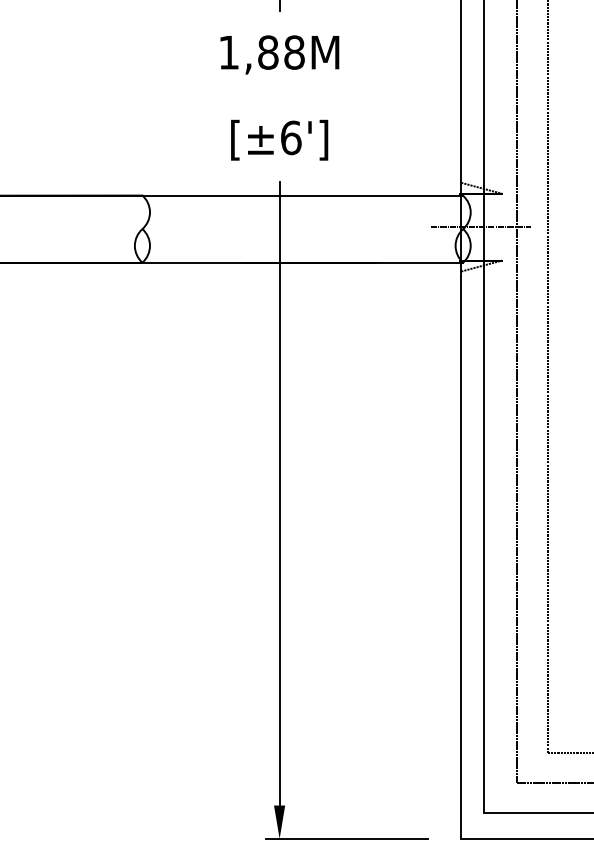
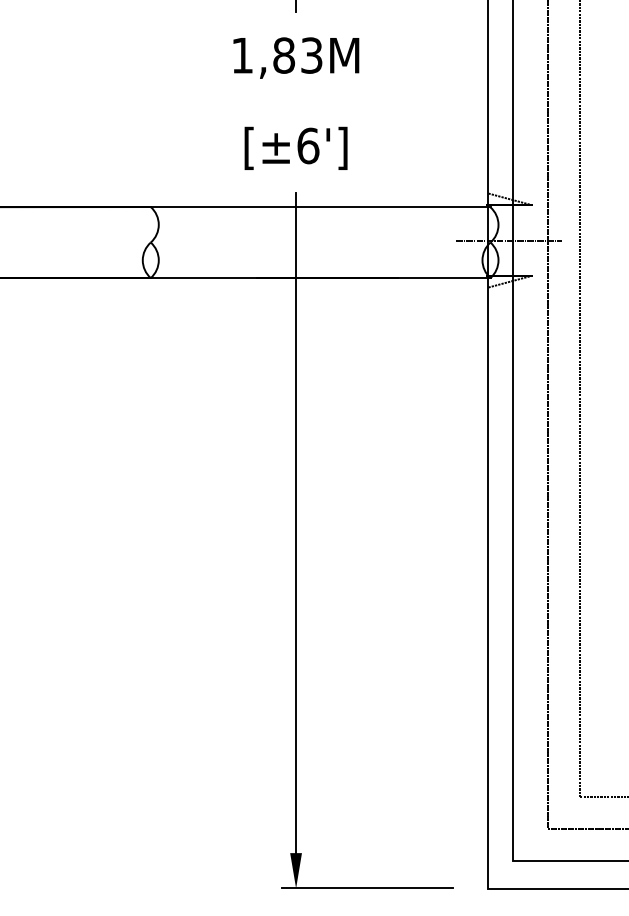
text: (294, 52) -> (311, 55), 1,88M -> 1,83M

